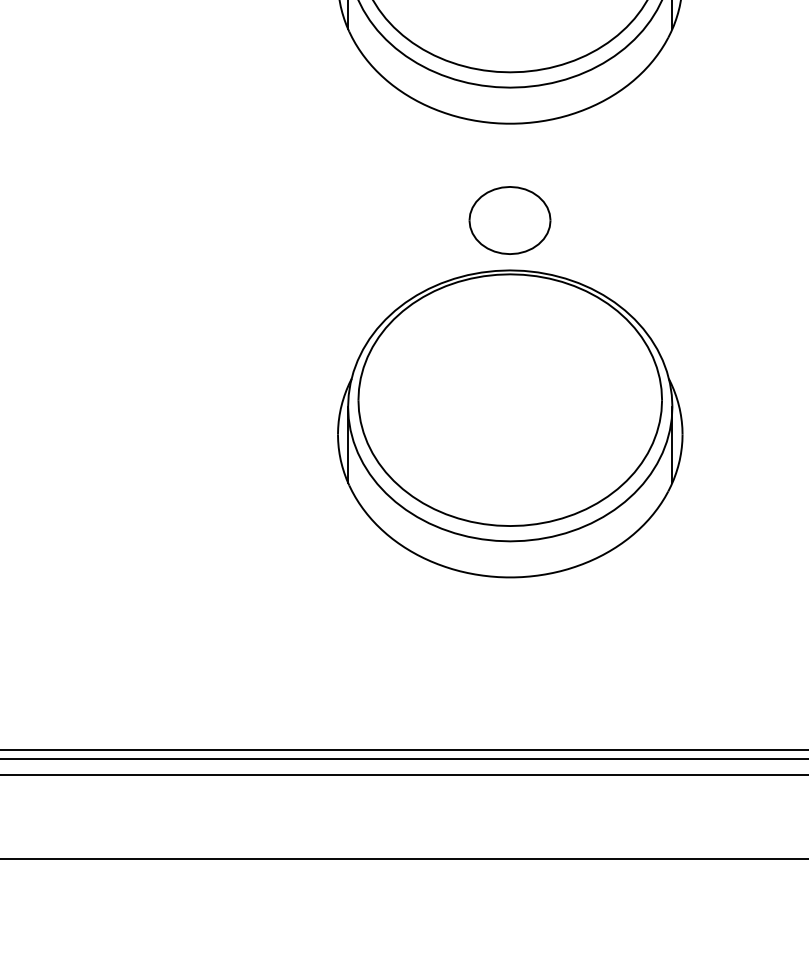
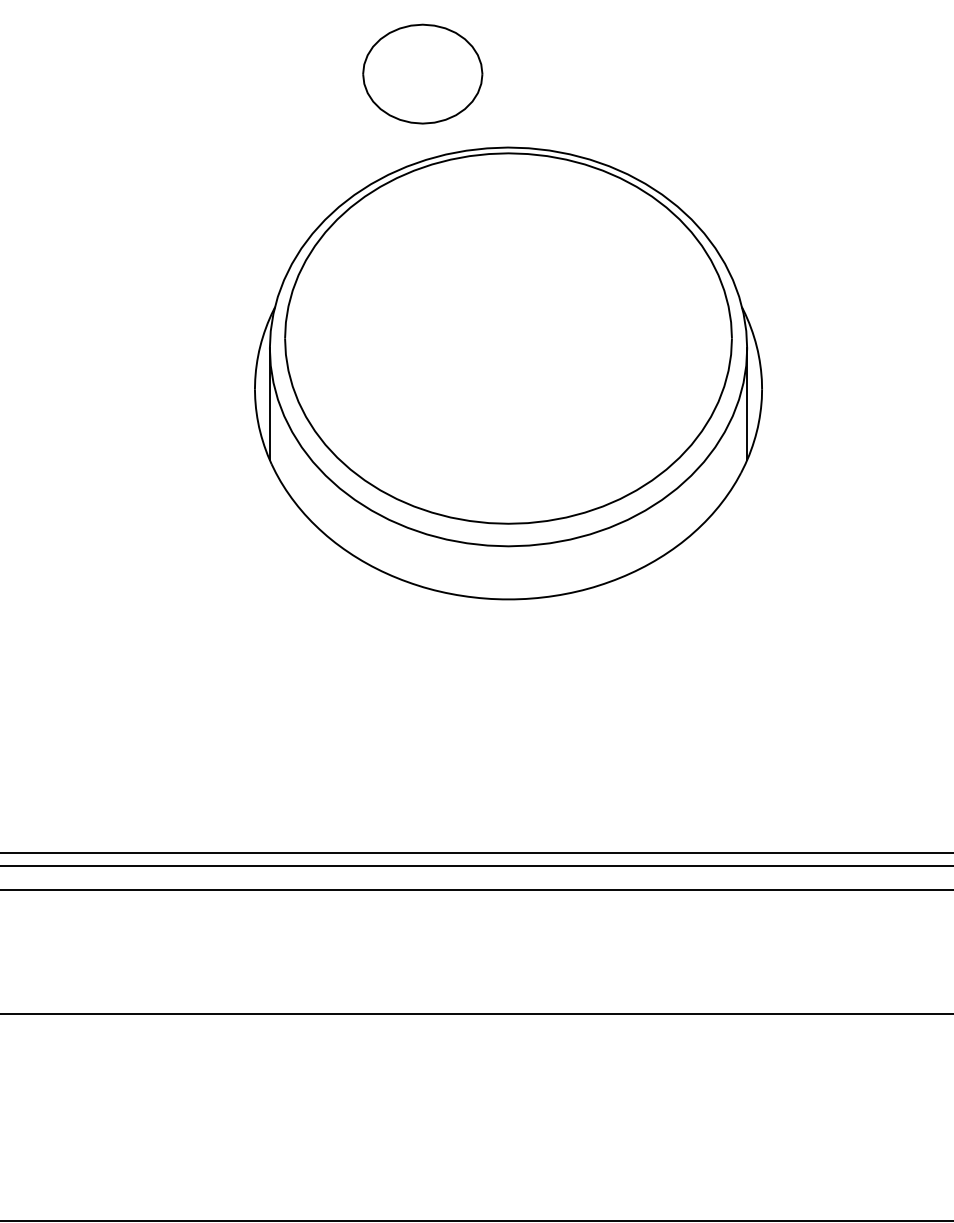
part: (509, 220) -> (422, 74), moved
part: (510, 423) -> (508, 372), moved

